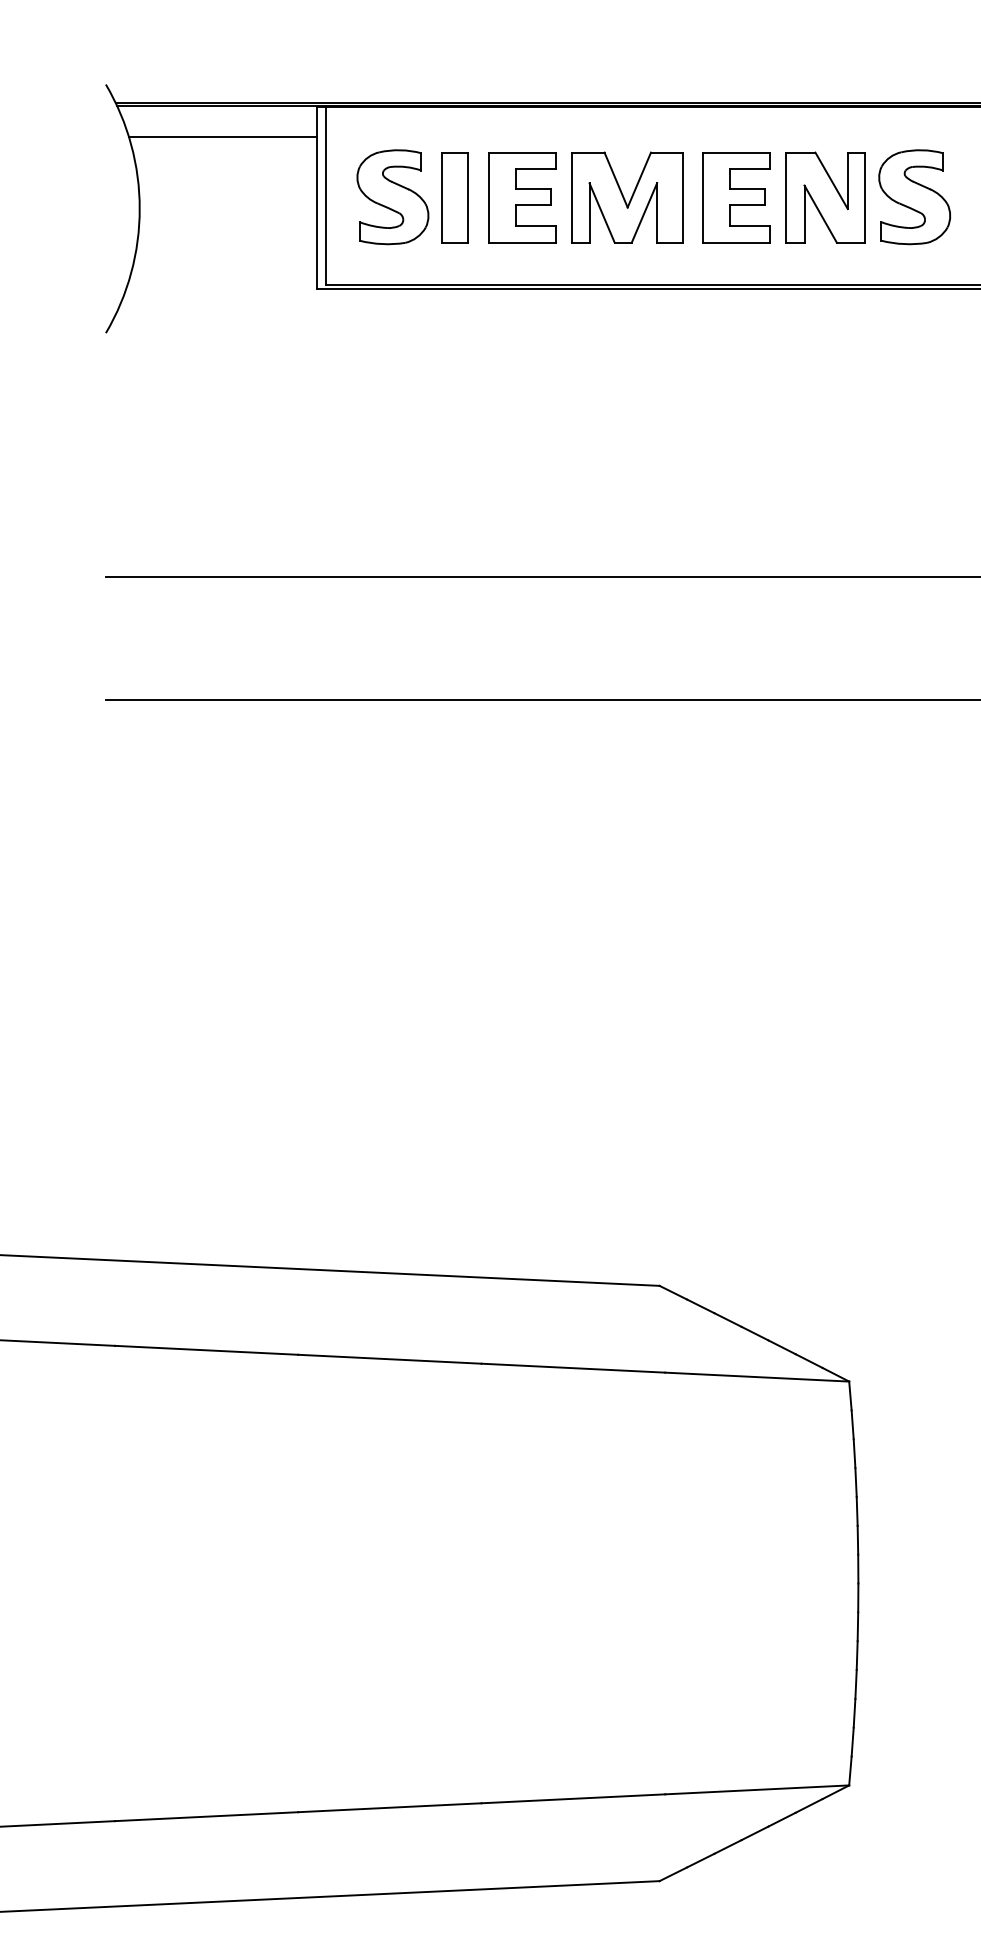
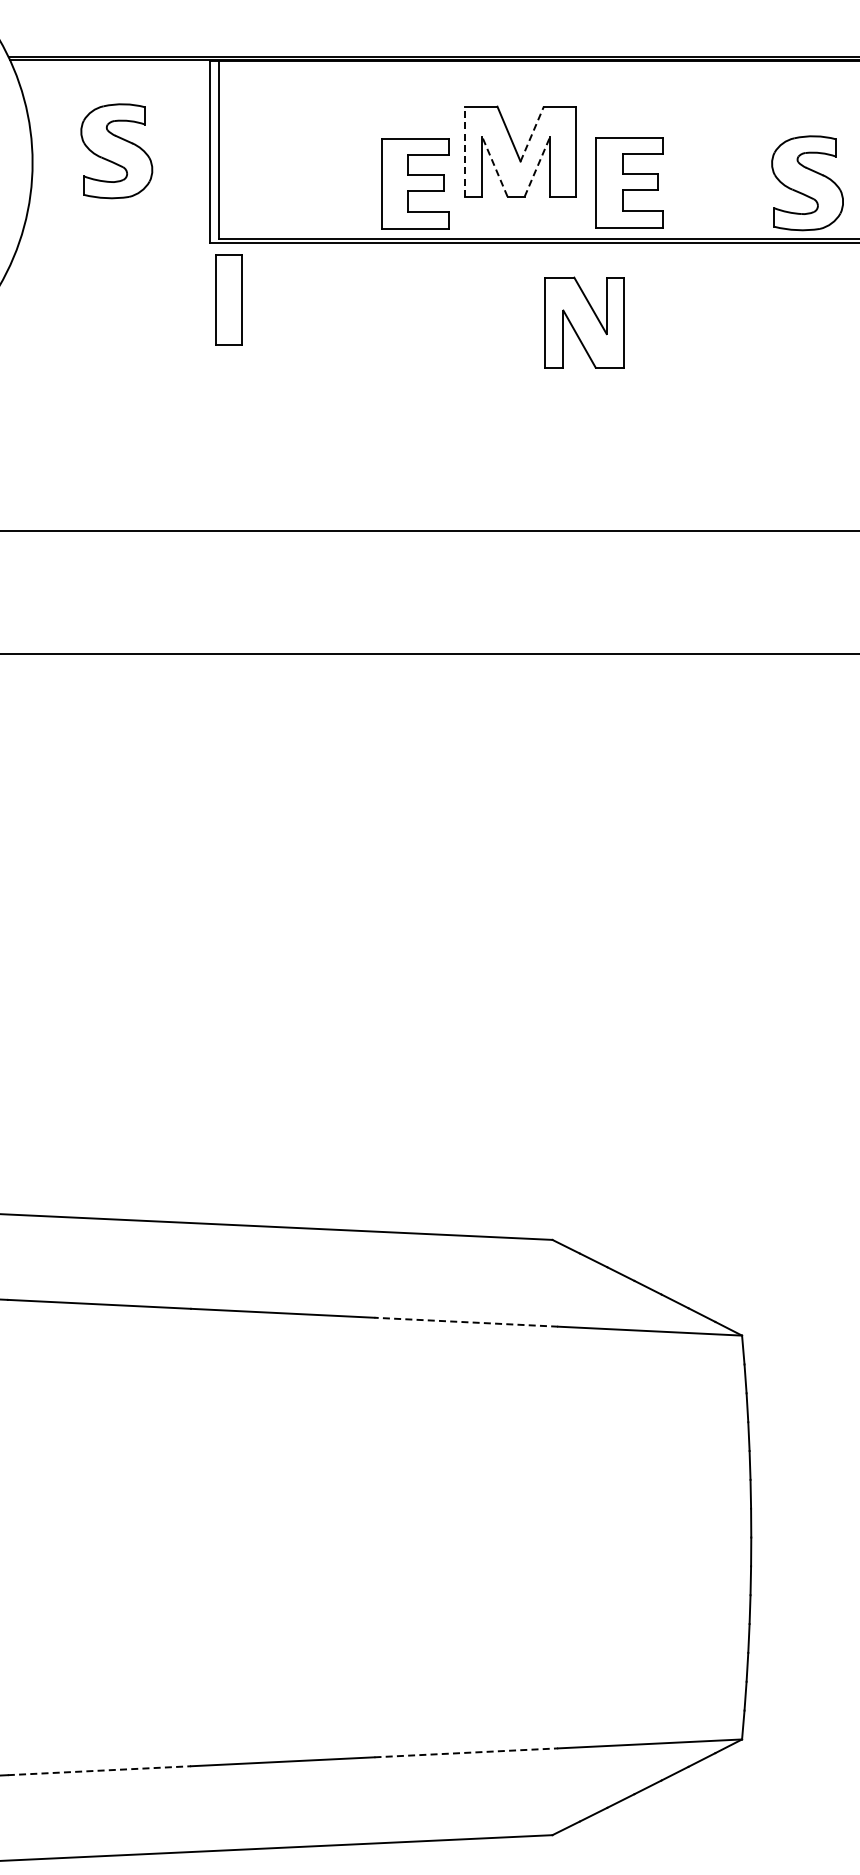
line: (222, 136) -> (115, 90), removed
line: (639, 180) -> (532, 134), solid -> dashed
part: (392, 197) -> (116, 151), moved
part: (454, 197) -> (228, 299), moved
part: (522, 197) -> (415, 183), moved
line: (572, 197) -> (465, 151), solid -> dashed
part: (736, 197) -> (629, 182), moved
part: (825, 197) -> (584, 322), moved
part: (914, 197) -> (807, 183), moved
line: (601, 212) -> (494, 166), solid -> dashed
line: (644, 212) -> (537, 166), solid -> dashed
line: (573, 1368) -> (466, 1322), solid -> dashed
line: (573, 1798) -> (466, 1752), solid -> dashed
line: (206, 1816) -> (99, 1770), solid -> dashed

